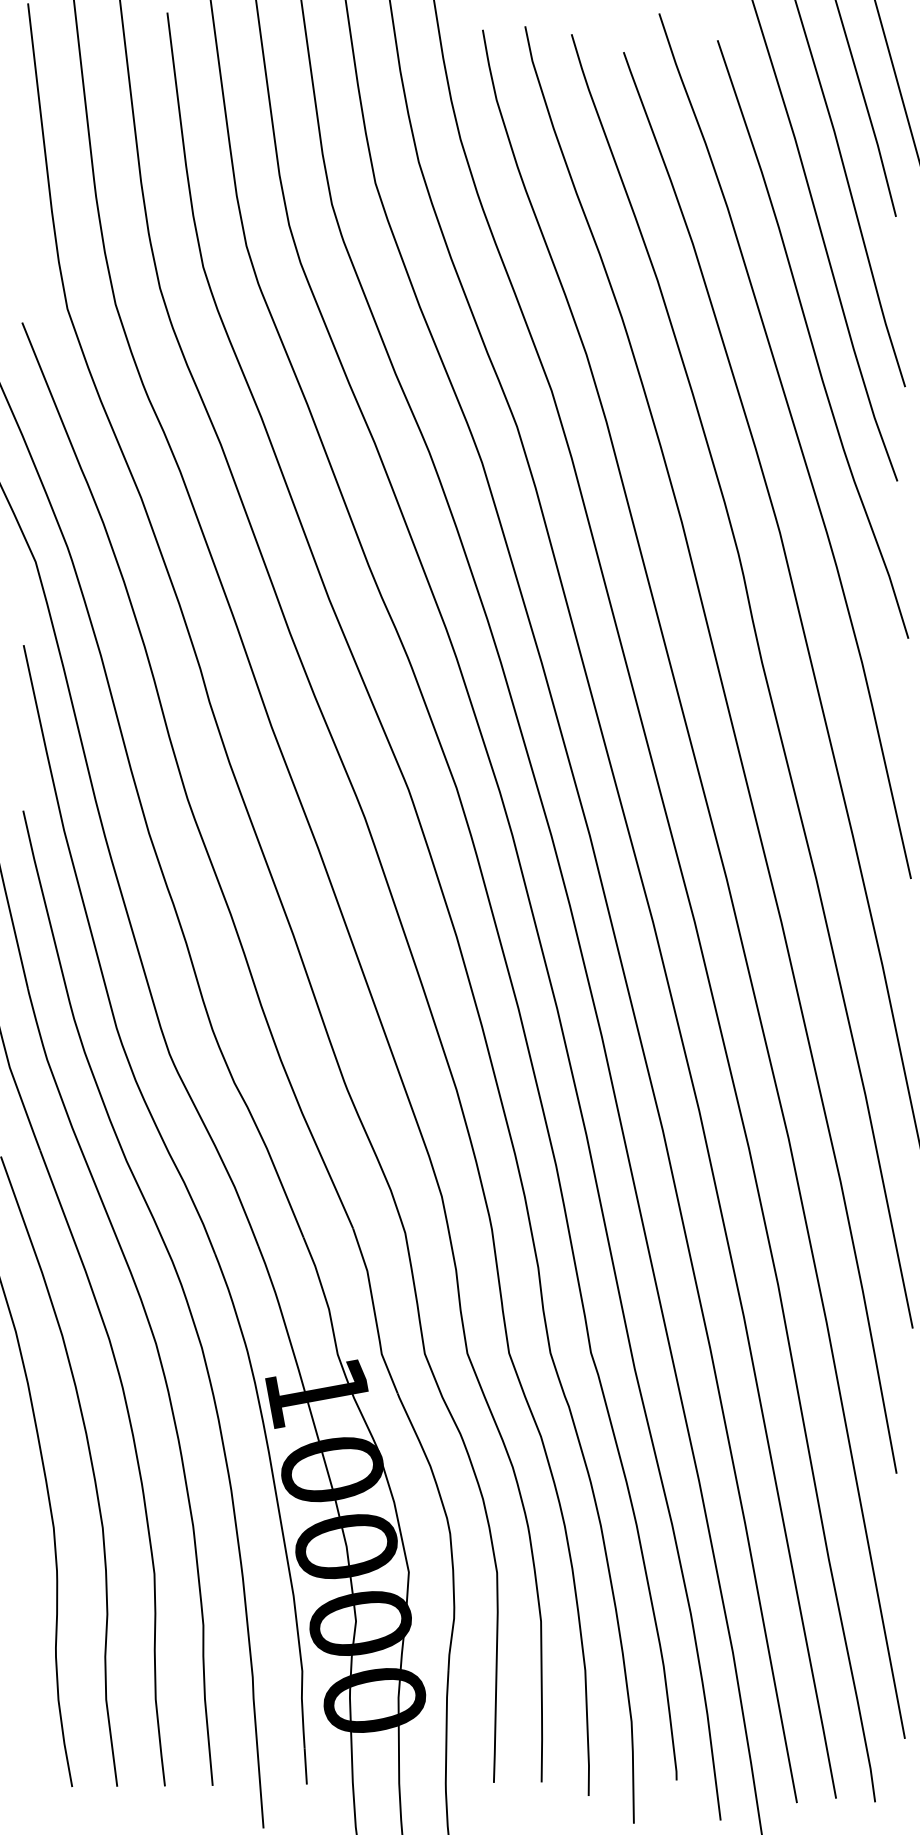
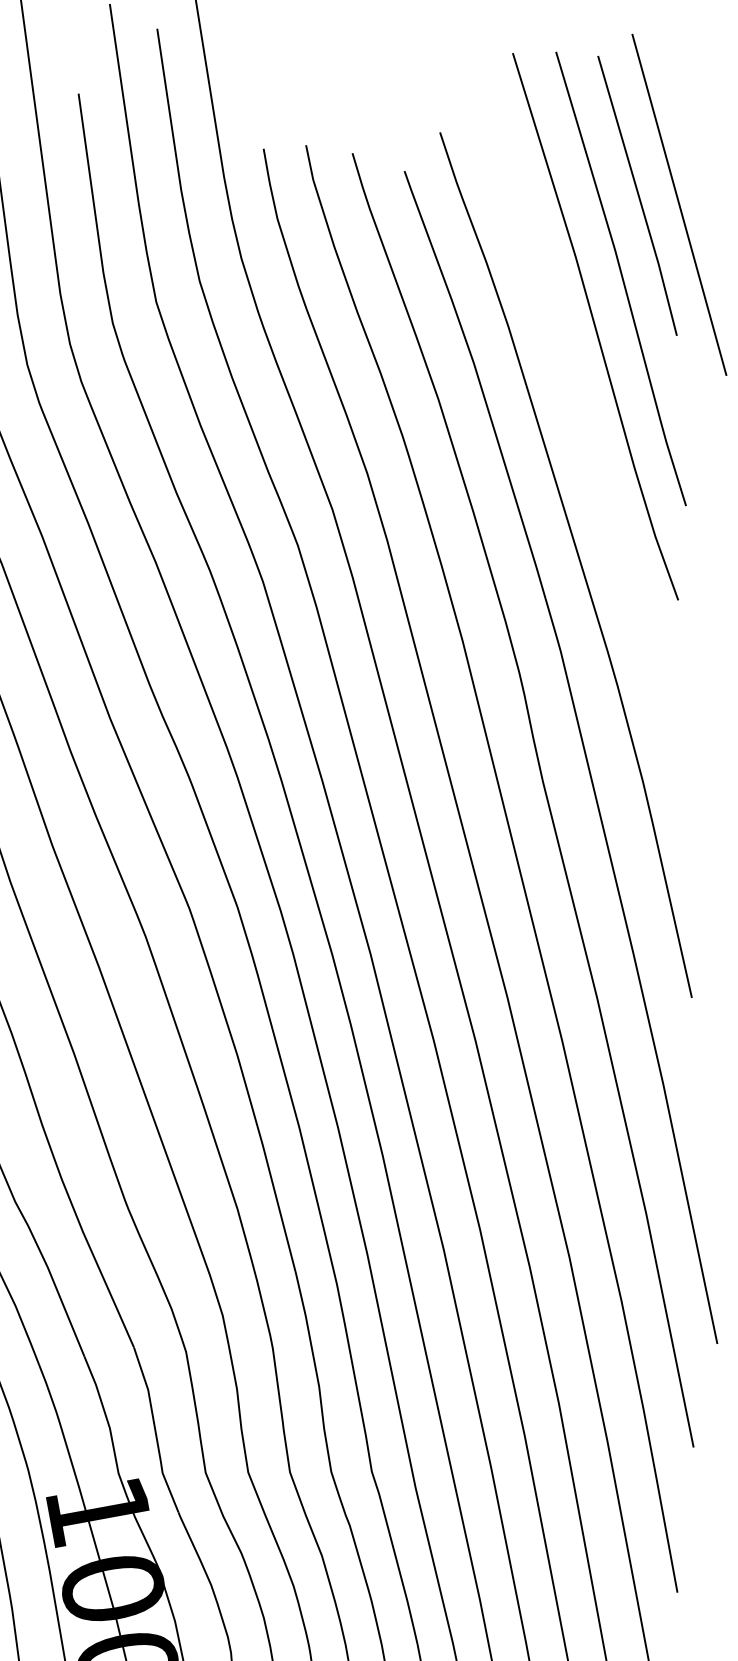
curve: (812, 340) -> (593, 459), removed

